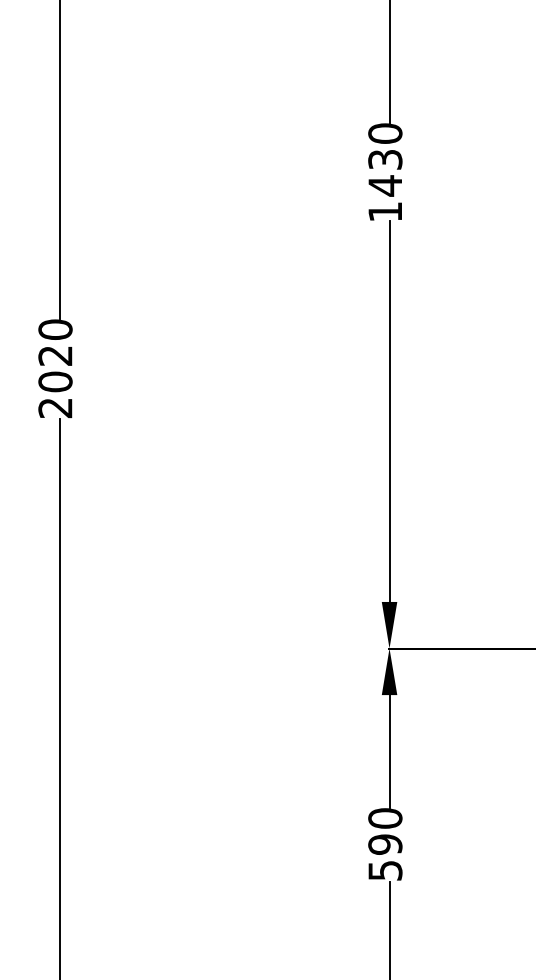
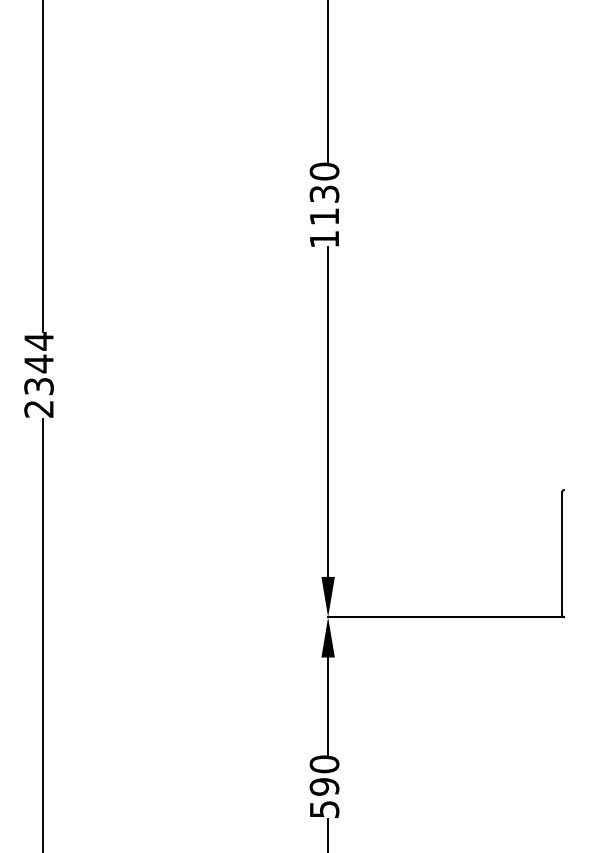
text: (385, 185) -> (324, 216), 1430 -> 1130
text: (54, 355) -> (38, 363), 2020 -> 2344

